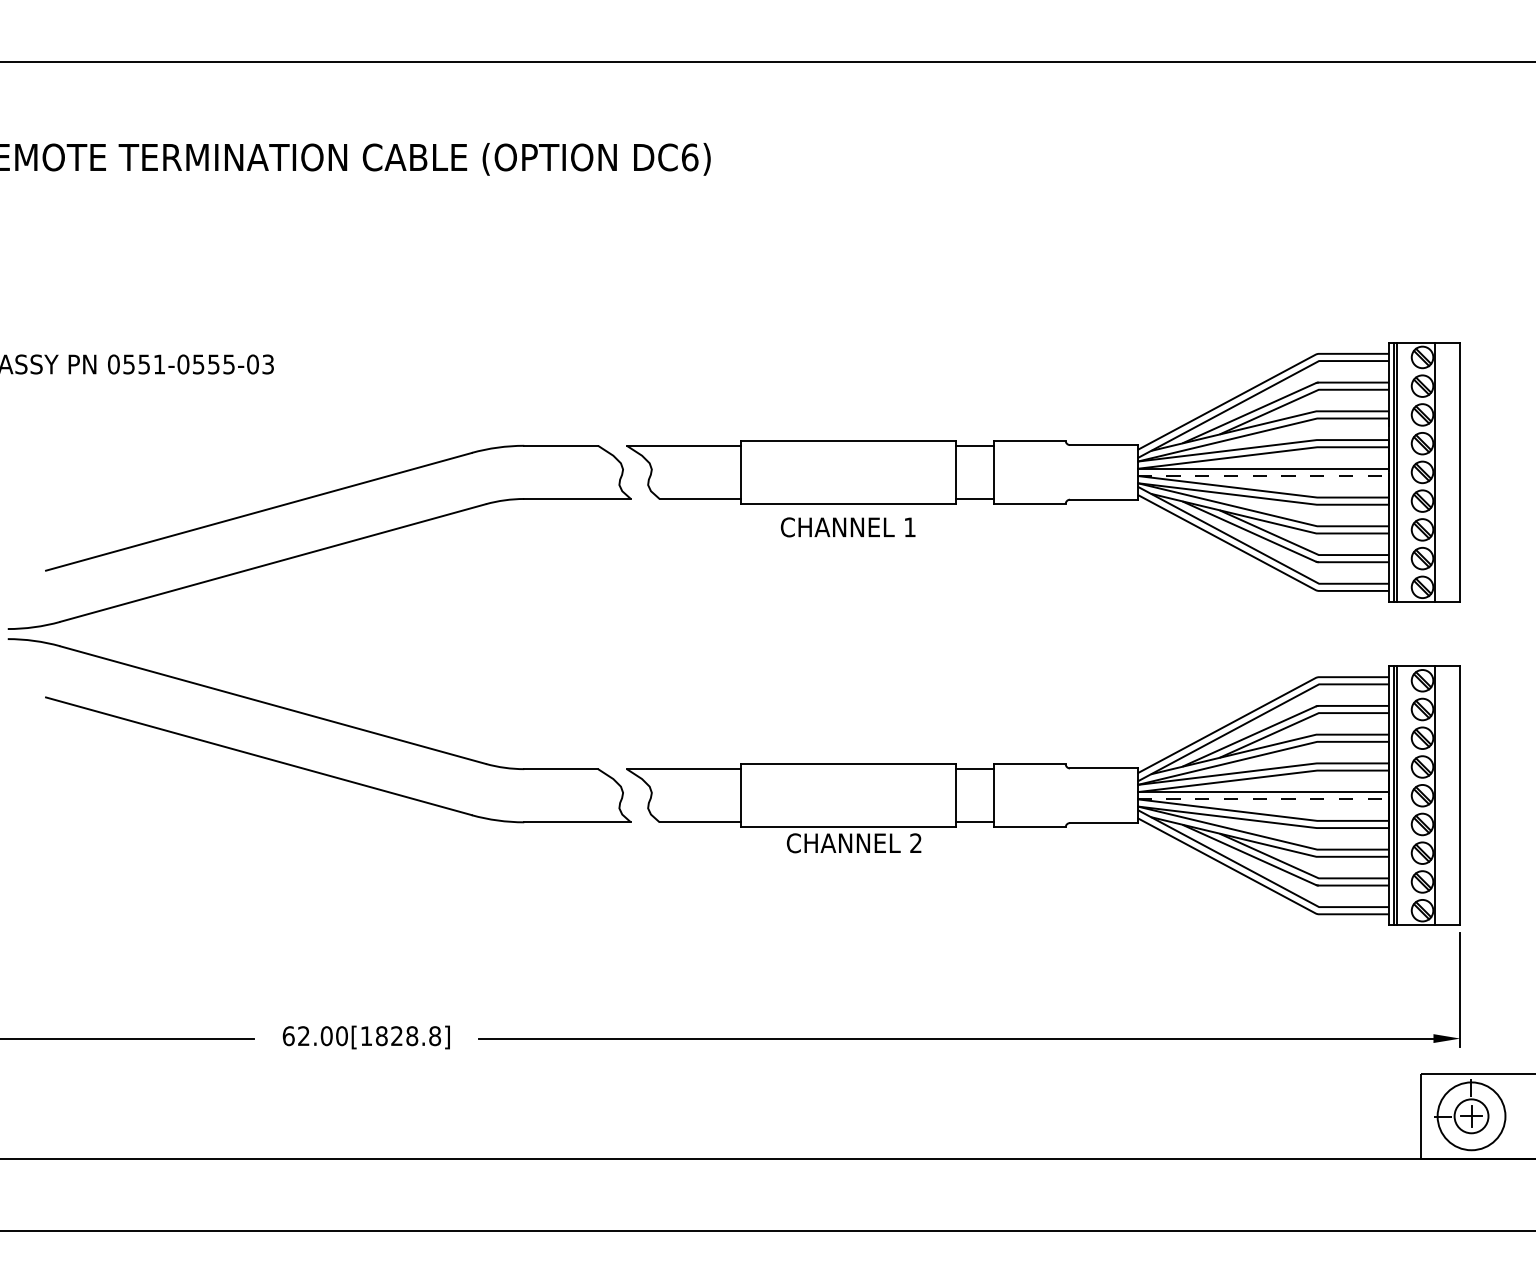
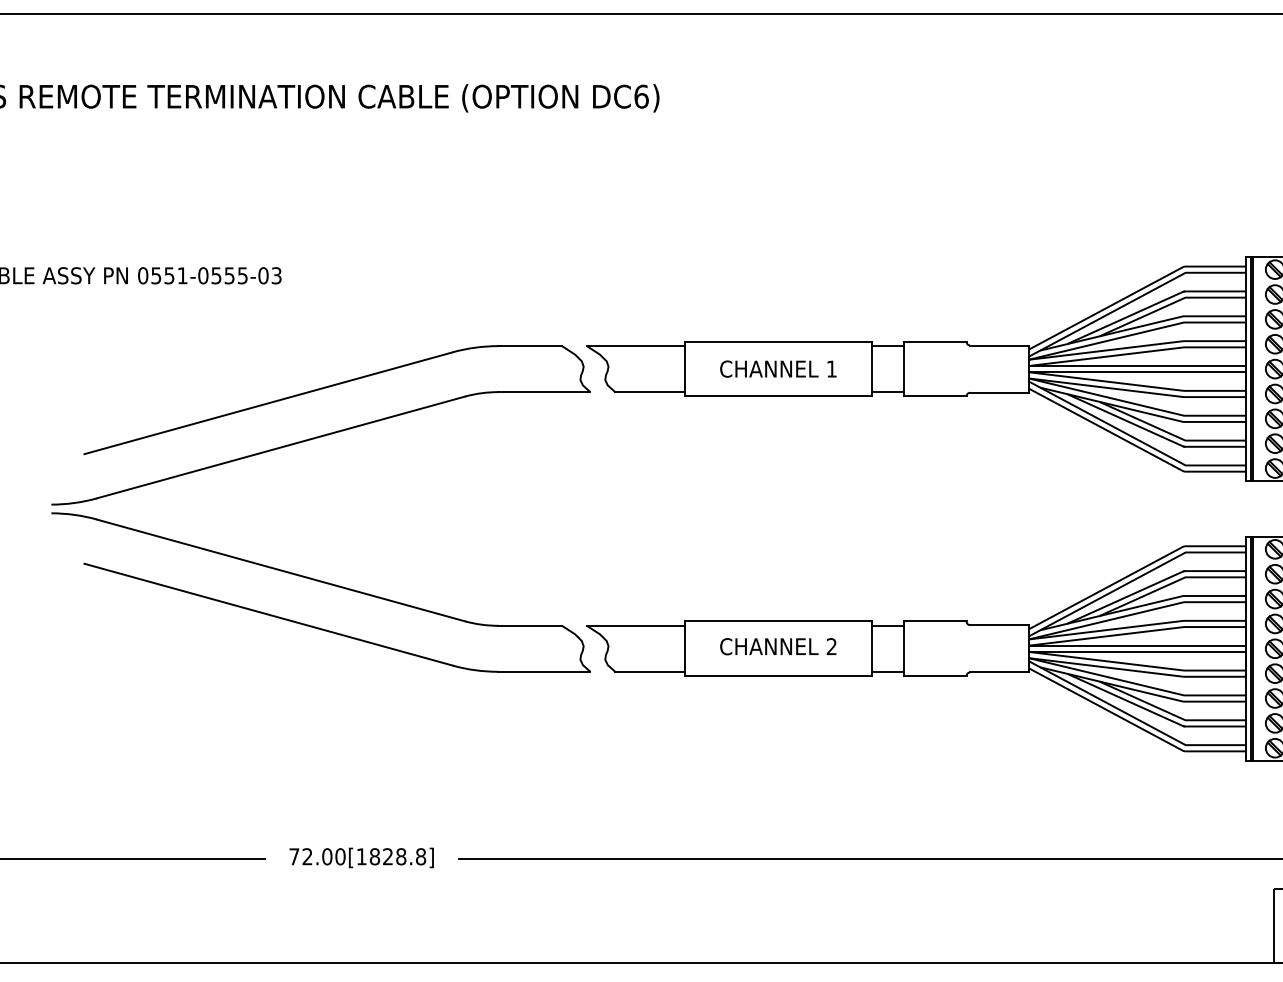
line: (1263, 476) -> (1137, 372), dashed -> solid
text: (847, 527) -> (777, 369), moved
line: (1263, 799) -> (1137, 652), dashed -> solid
text: (853, 843) -> (777, 646), moved
text: (288, 1036) -> (294, 857), 62.00[1828.8] -> 72.00[1828.8]

